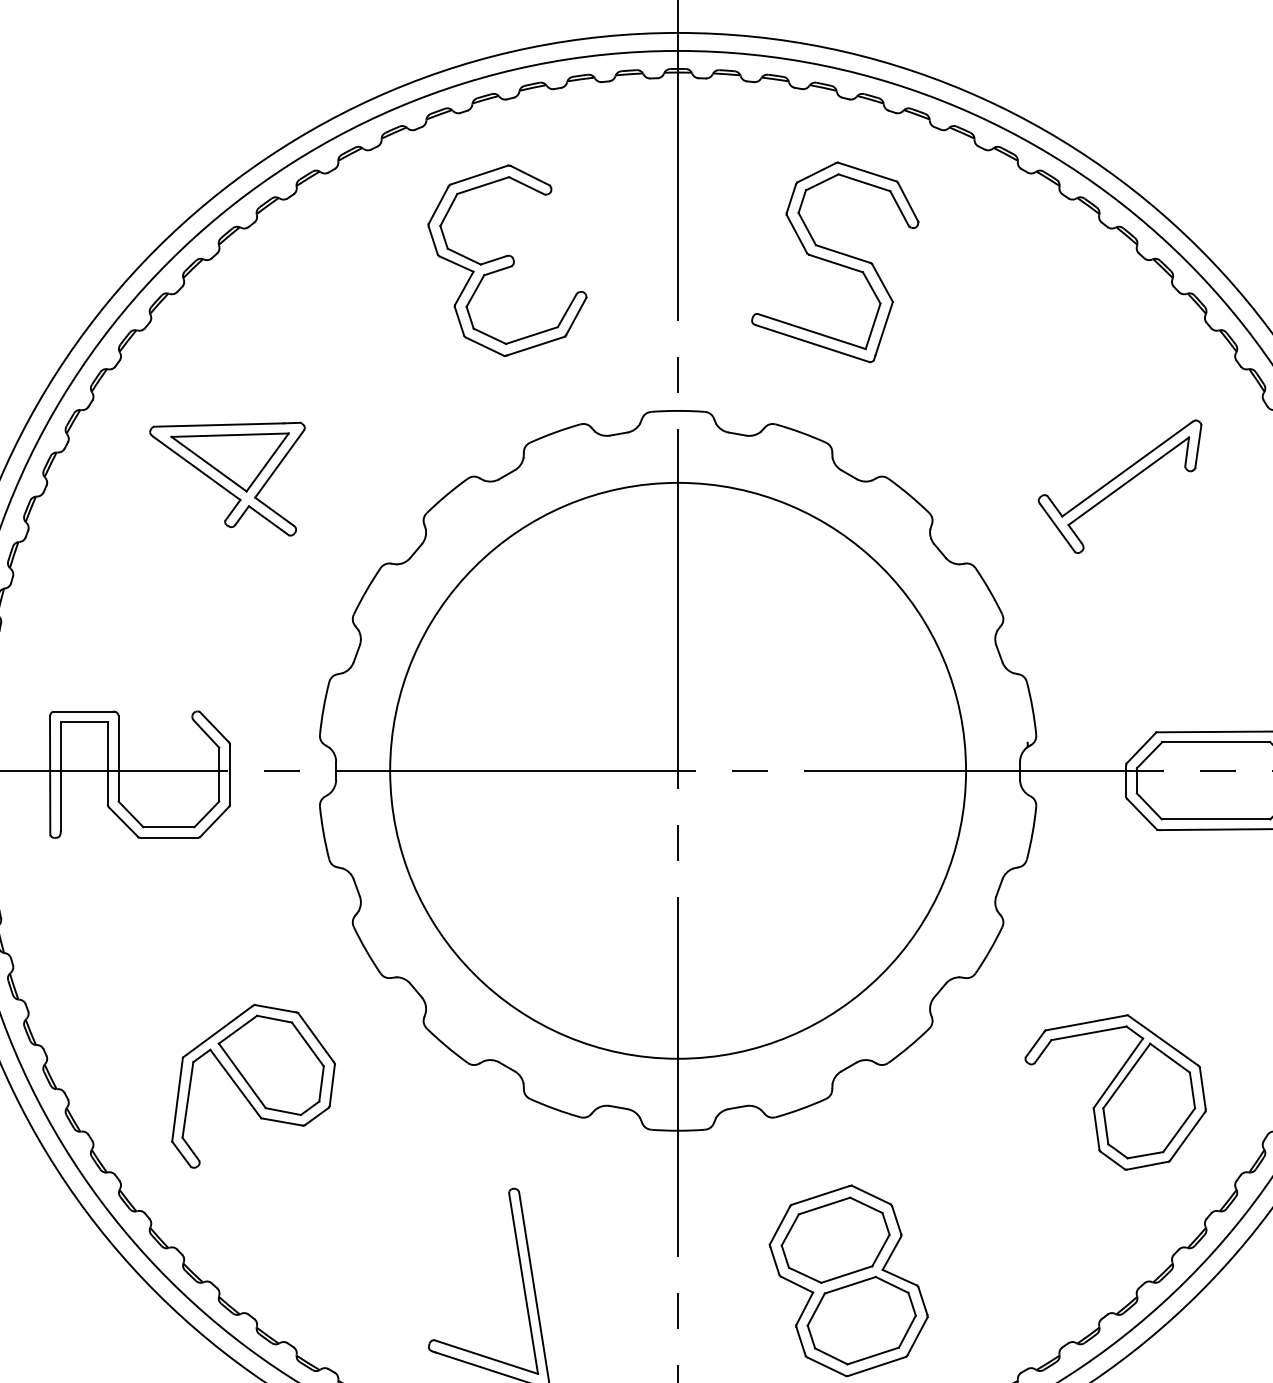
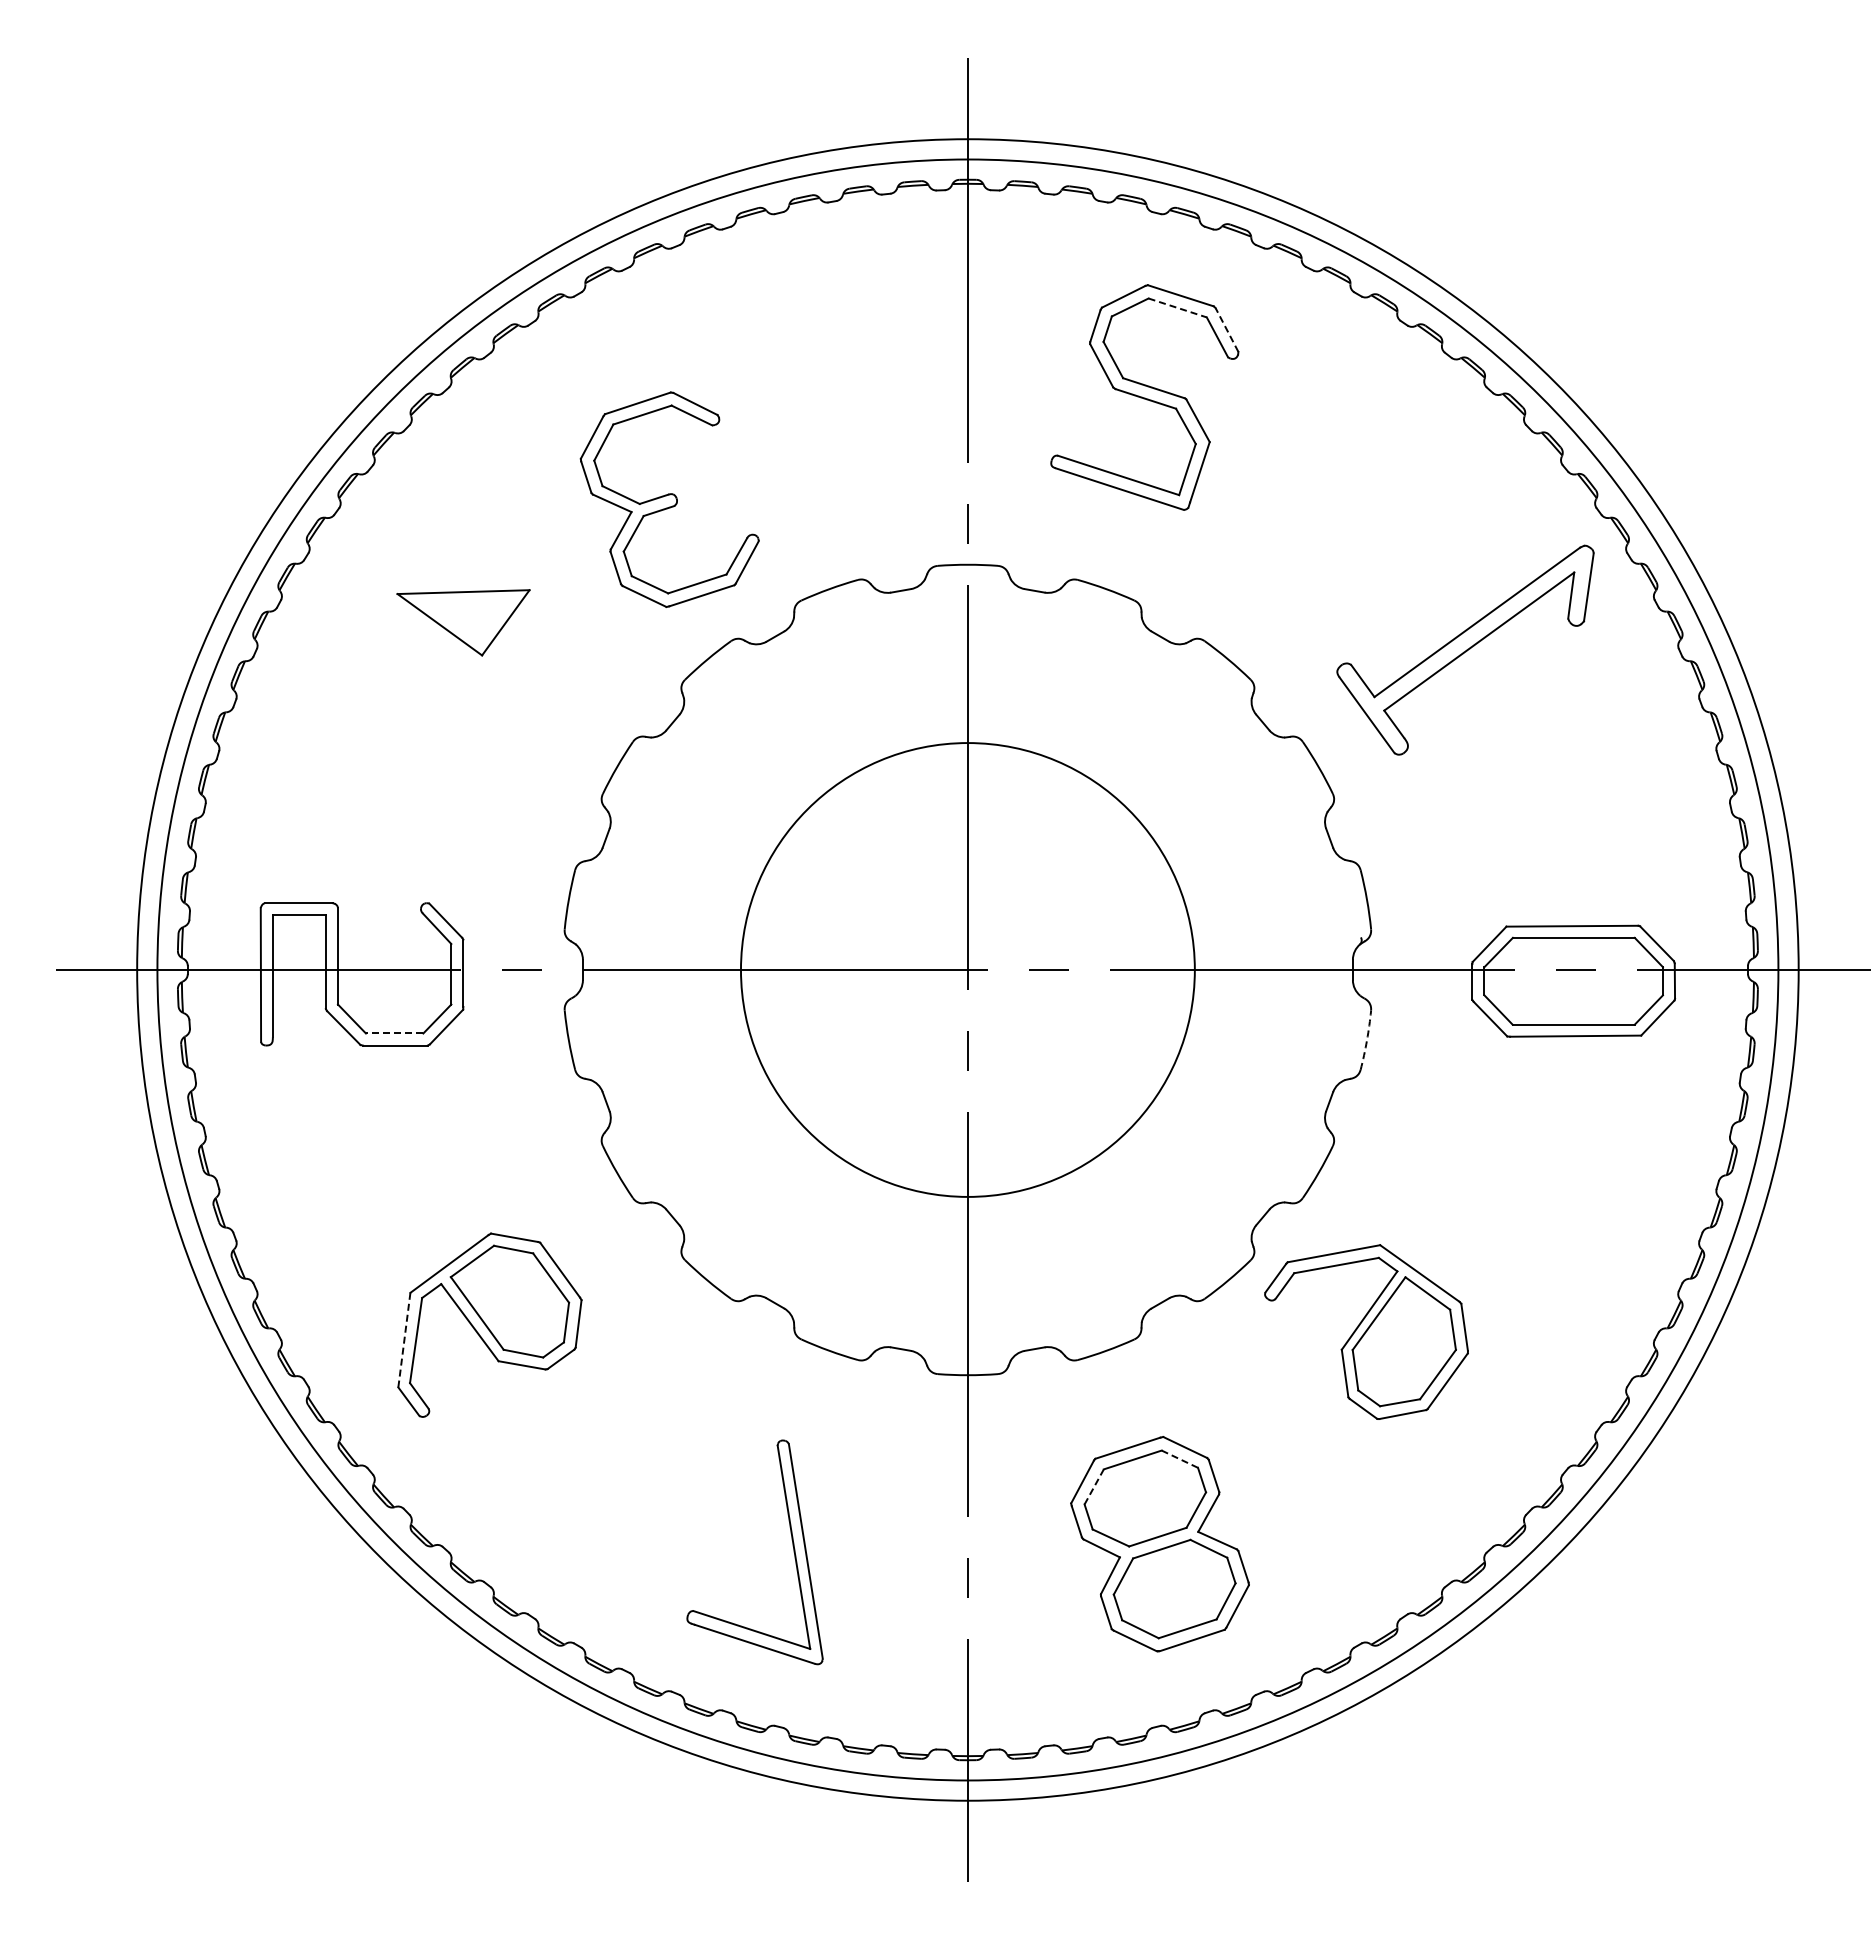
line: (864, 182) -> (1177, 307), solid -> dashed
line: (908, 202) -> (1227, 330), solid -> dashed
part: (507, 260) -> (669, 499), moved
part: (227, 479) -> (460, 641), removed
part: (1120, 486) -> (1465, 649), size x1.4
circle: (677, 770) -> (967, 969), size x0.7
line: (168, 827) -> (394, 1033), solid -> dashed
arc: (1033, 833) -> (1367, 1040), solid -> dashed
part: (1115, 1091) -> (1366, 1331), moved
line: (177, 1099) -> (404, 1340), solid -> dashed
line: (866, 1205) -> (1180, 1459), solid -> dashed
line: (790, 1229) -> (1094, 1486), solid -> dashed

